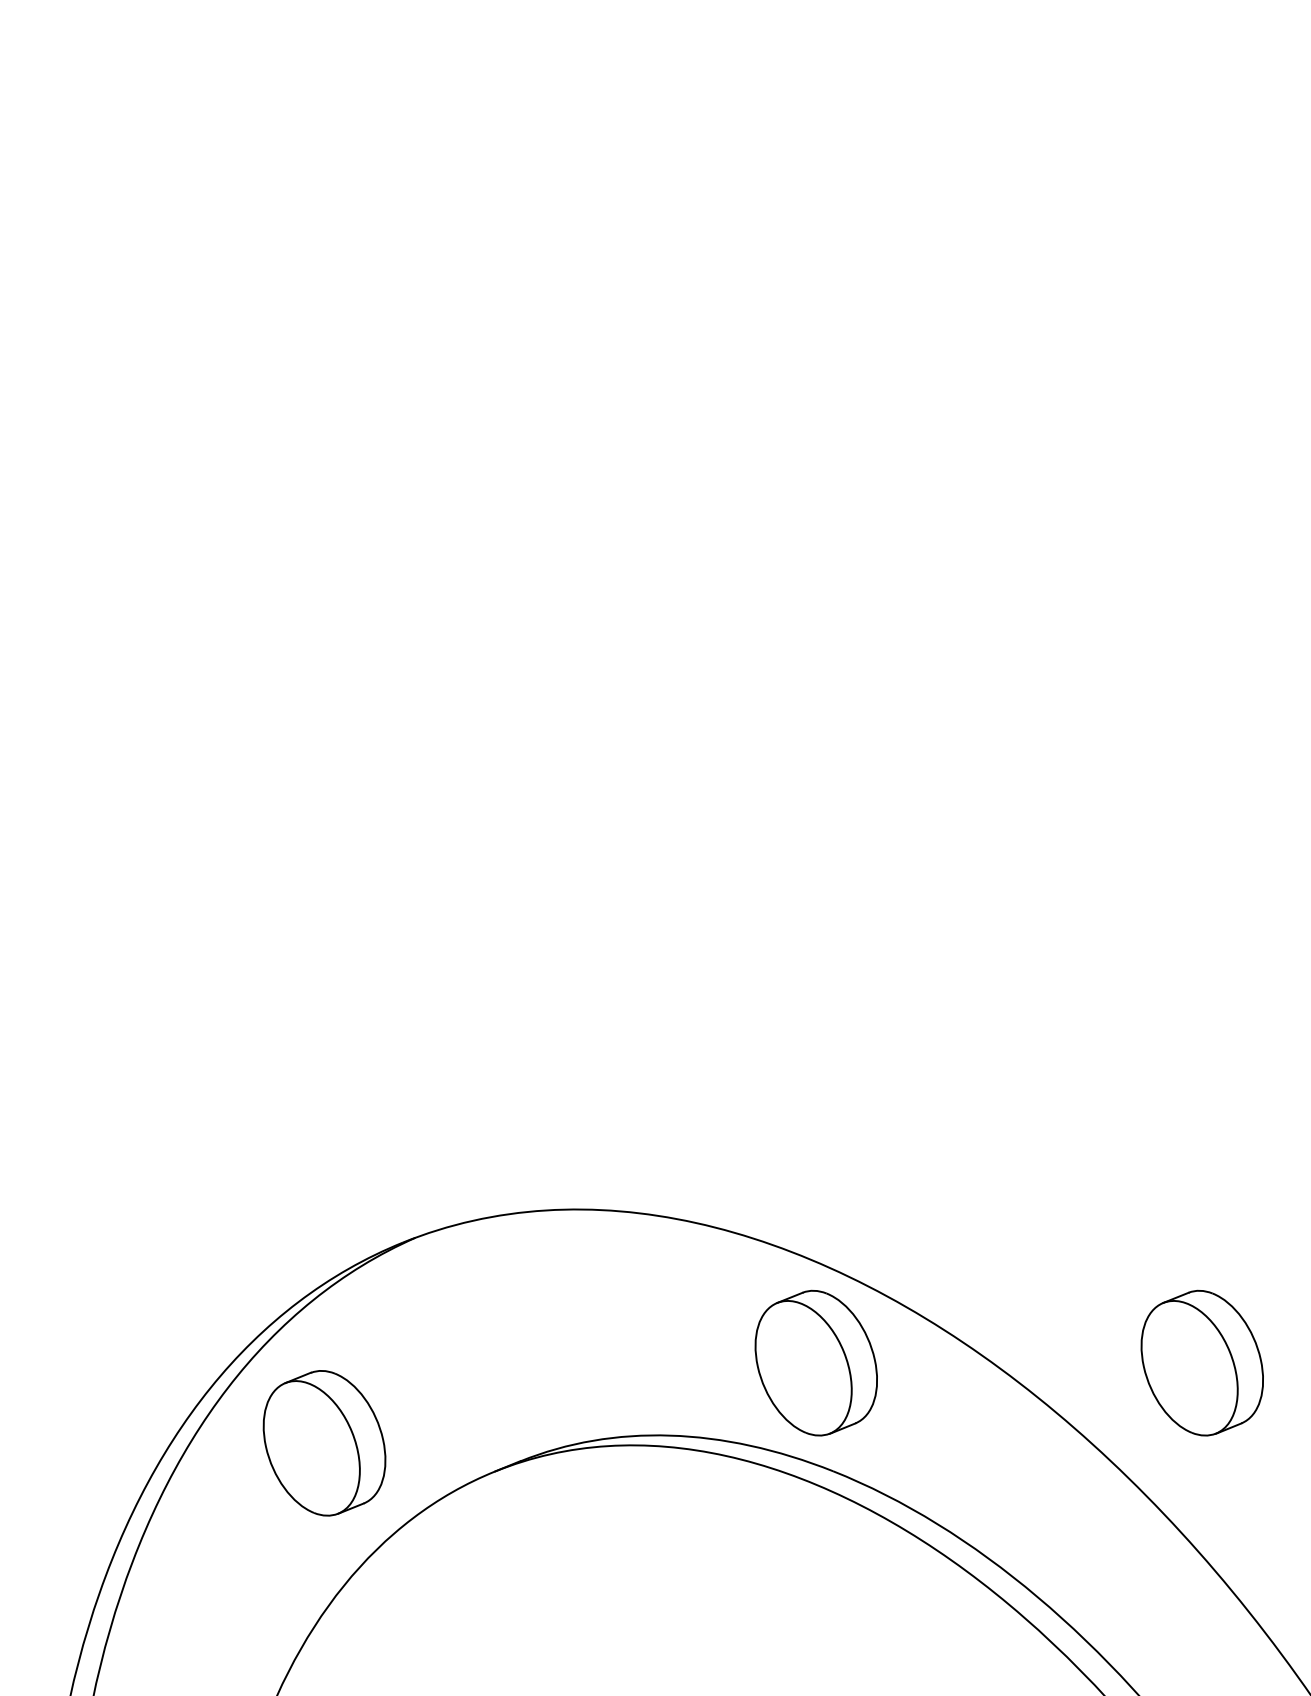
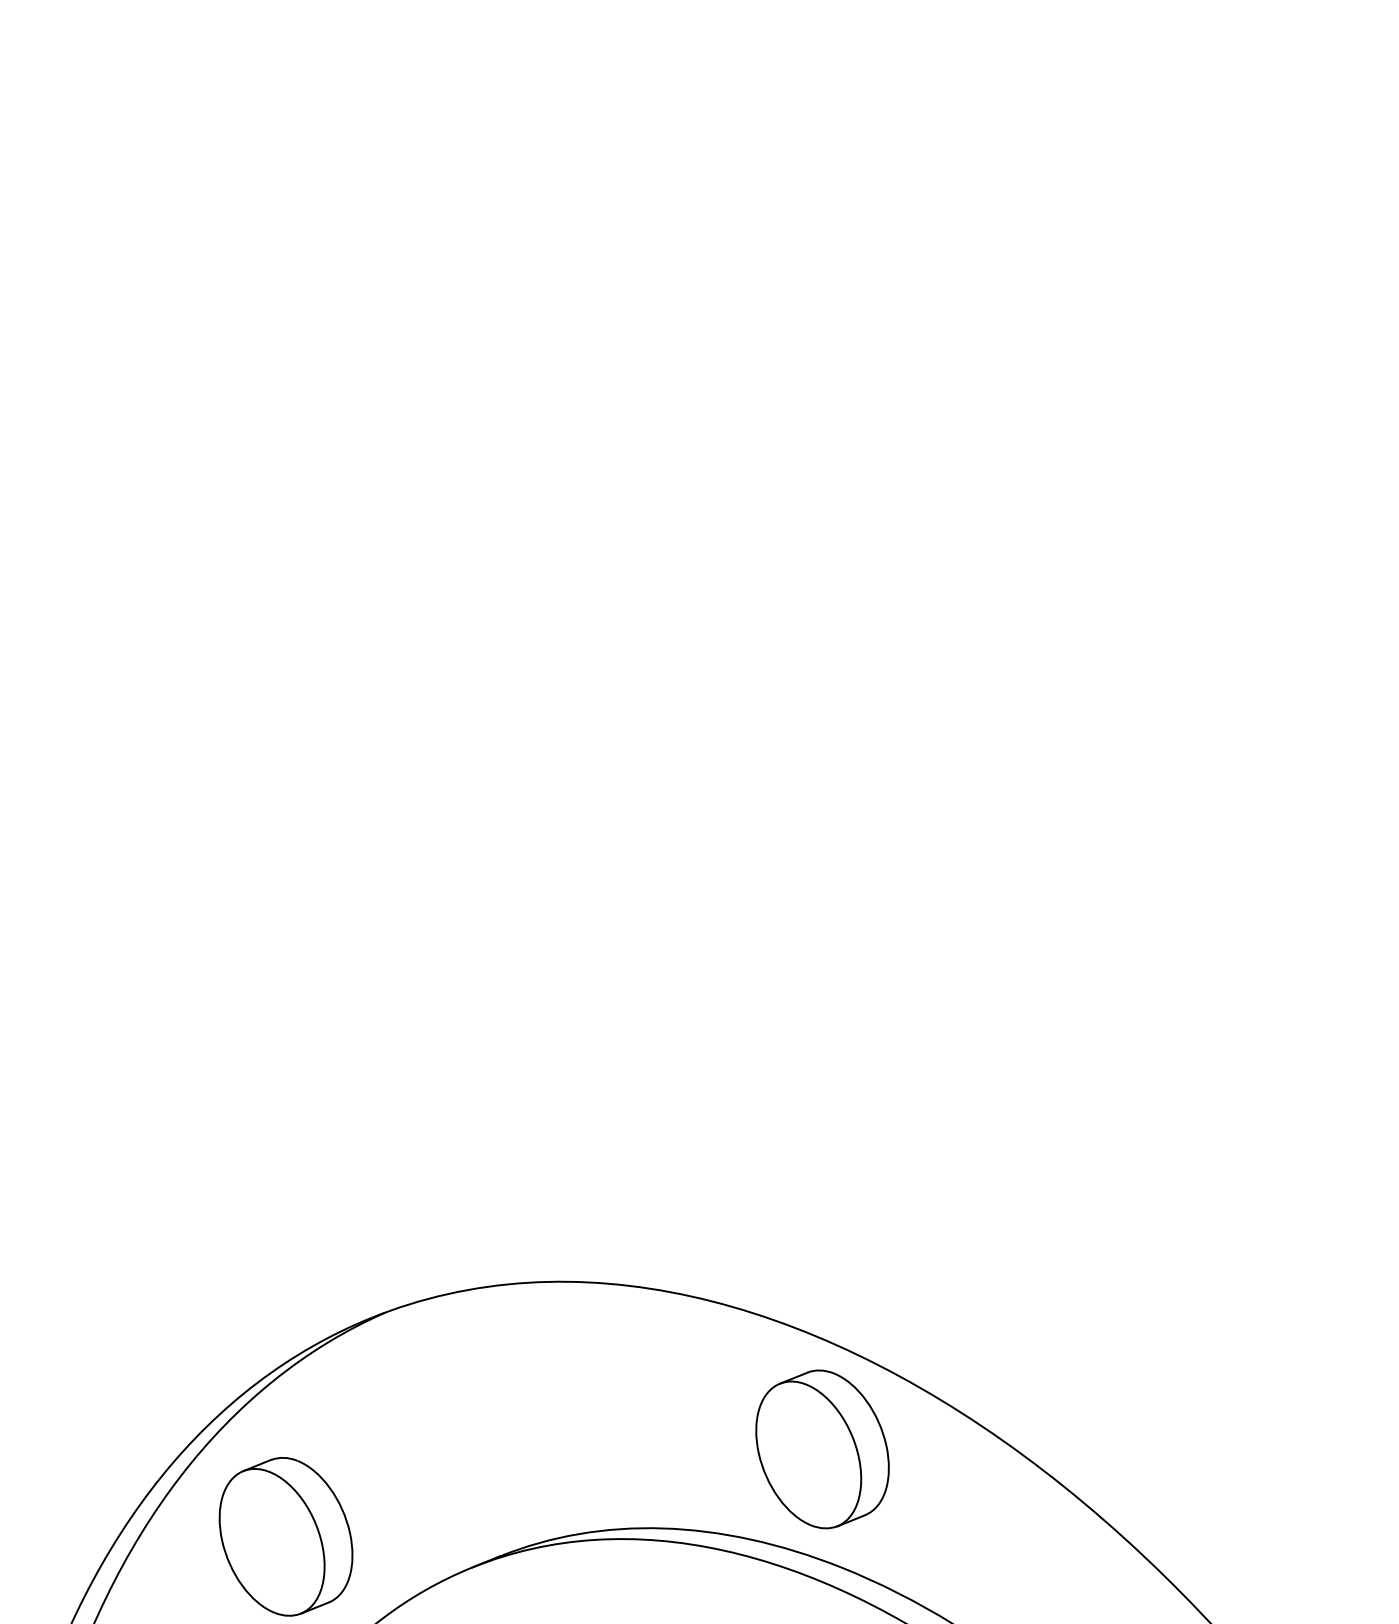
part: (1201, 1362) -> (1242, 1448), removed

